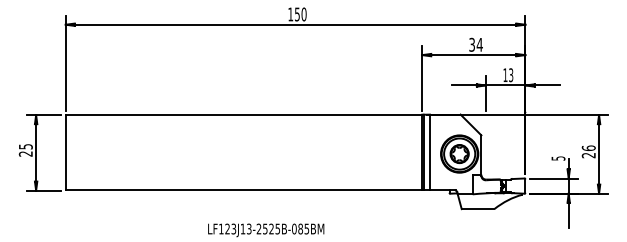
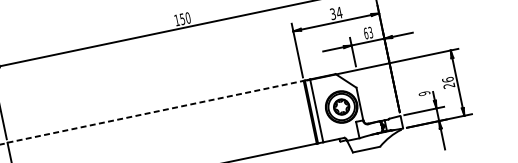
text: (505, 75) -> (366, 33), 13 -> 63
line: (244, 114) -> (156, 111), solid -> dashed
text: (557, 158) -> (423, 93), 5 -> 9

